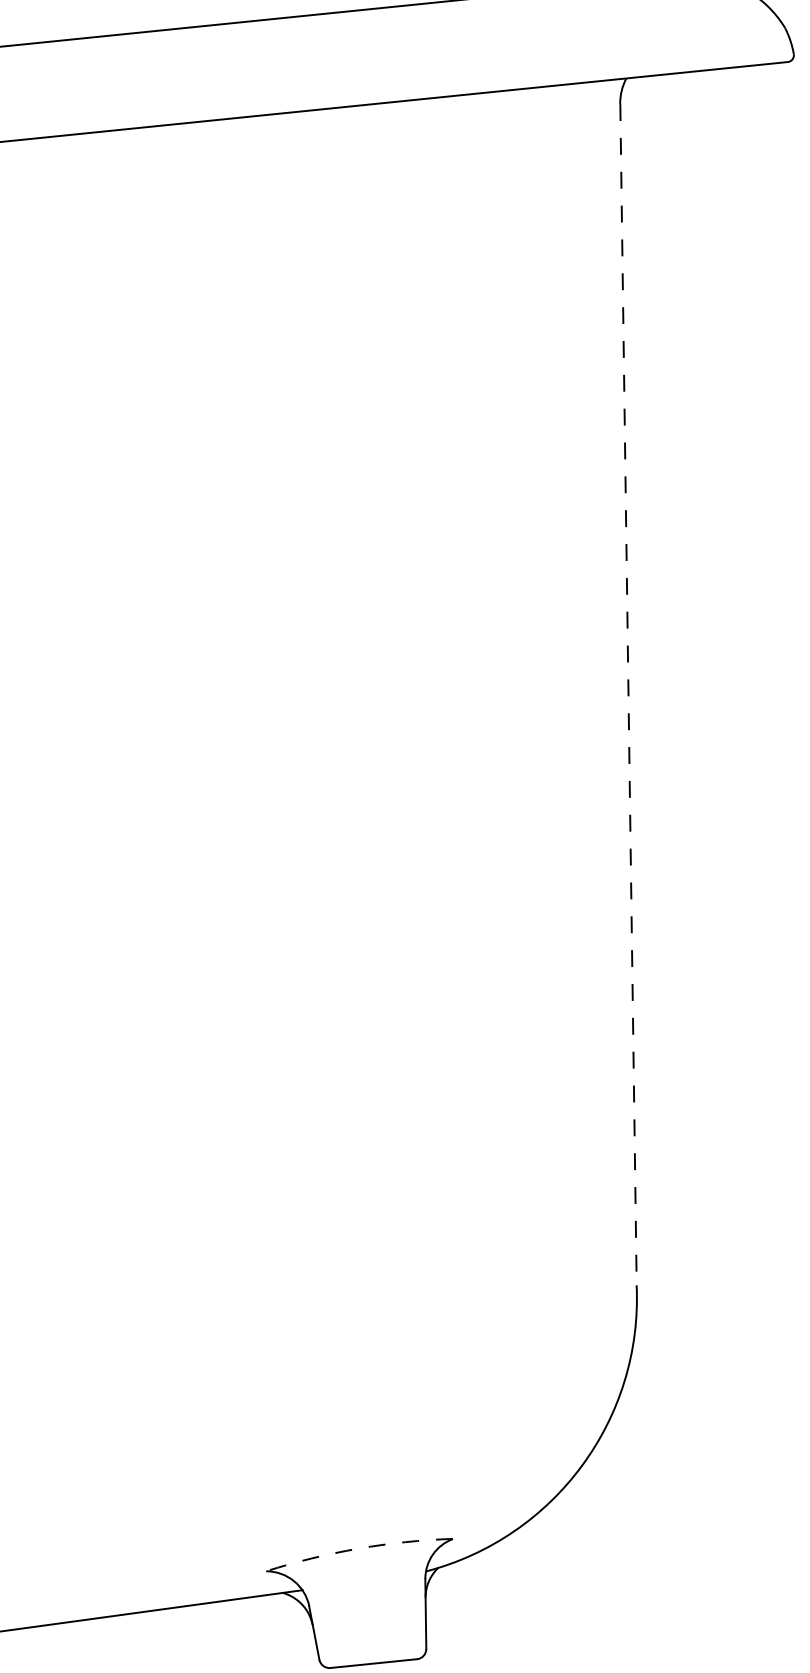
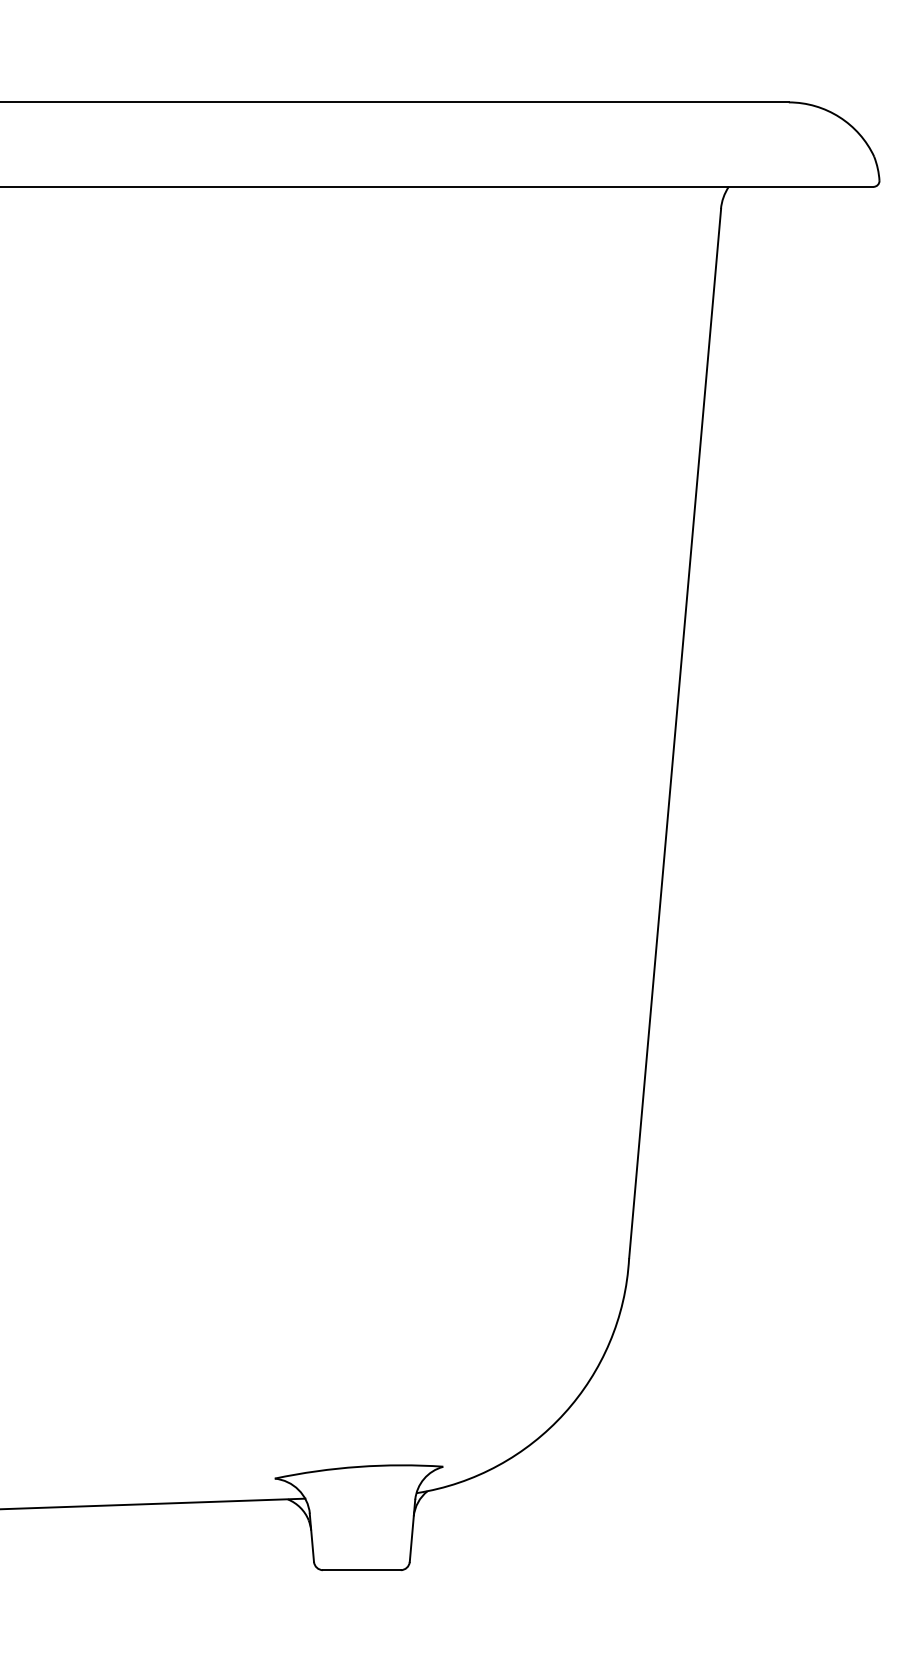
line: (628, 694) -> (675, 733), dashed -> solid
arc: (358, 1548) -> (358, 1466), dashed -> solid

